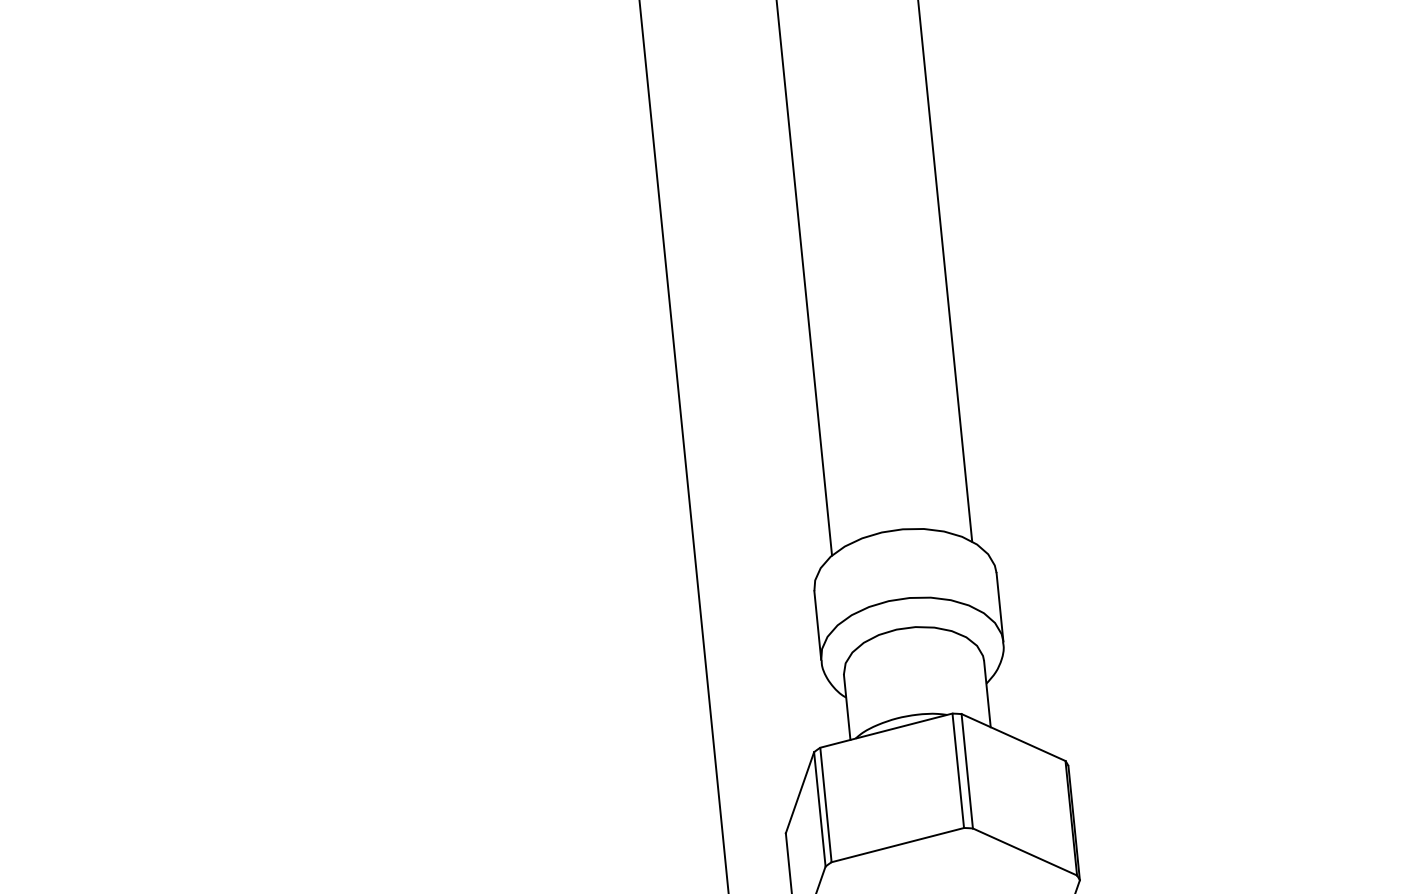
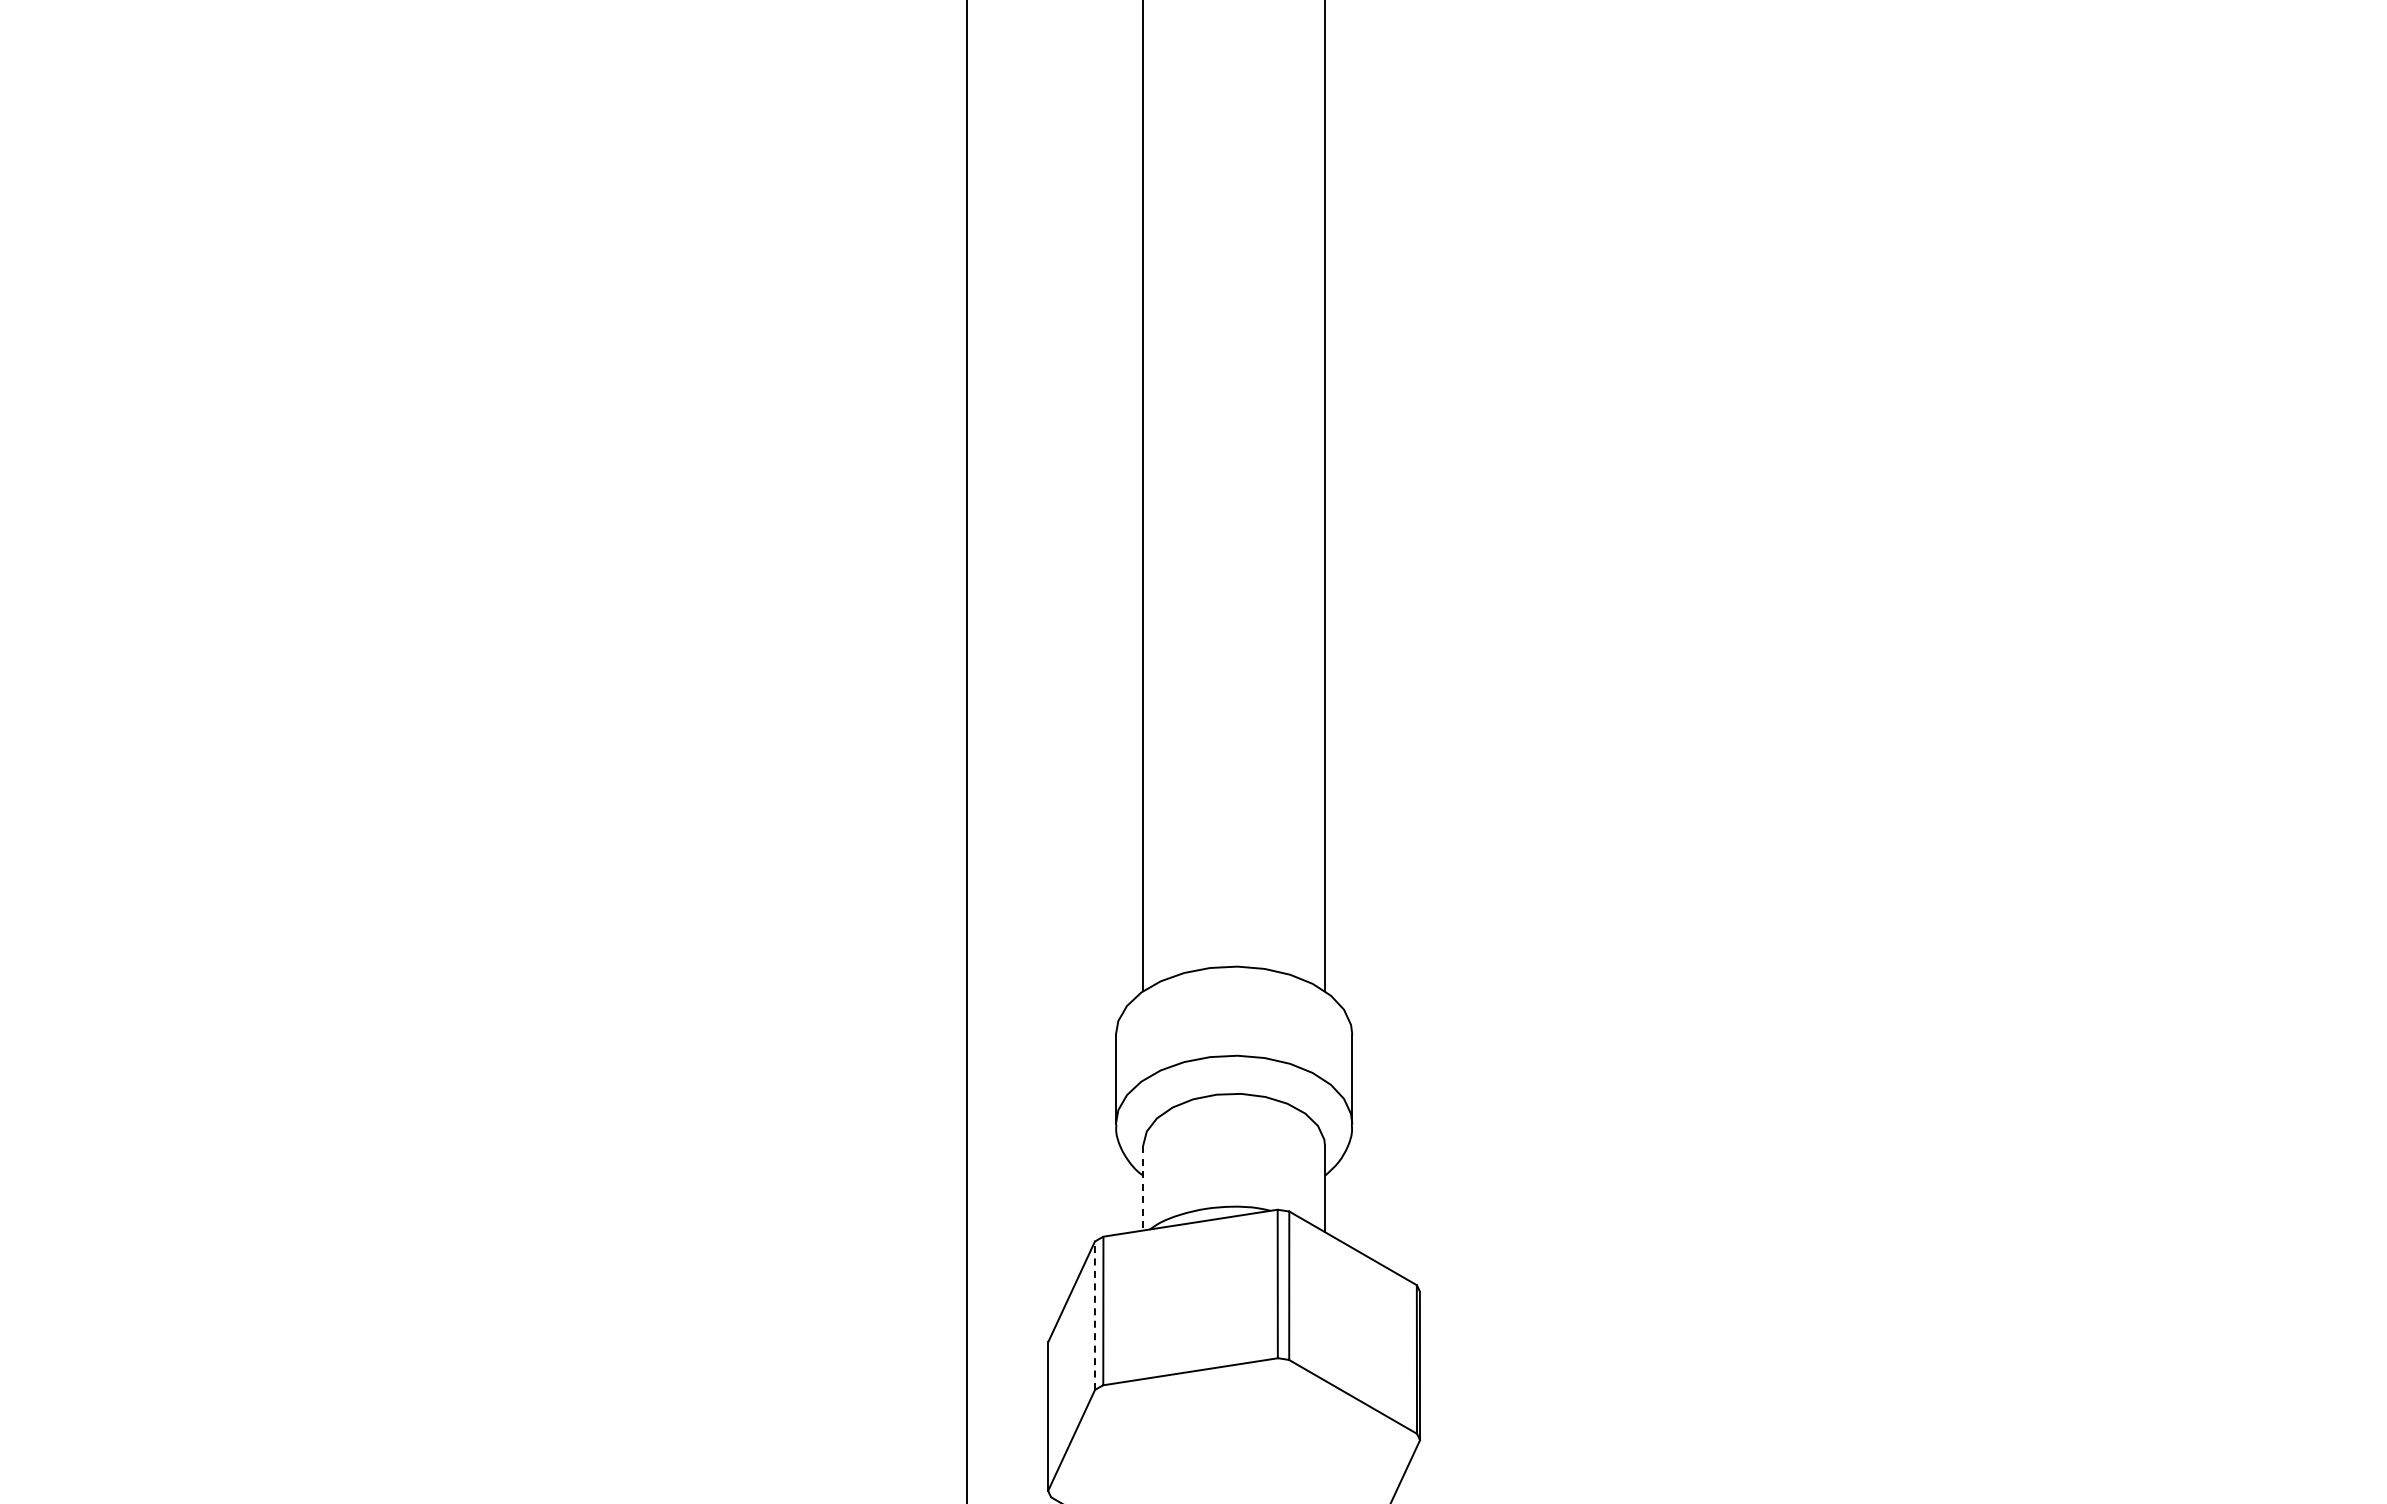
line: (847, 707) -> (1143, 1188), solid -> dashed
line: (819, 809) -> (1094, 1315), solid -> dashed

